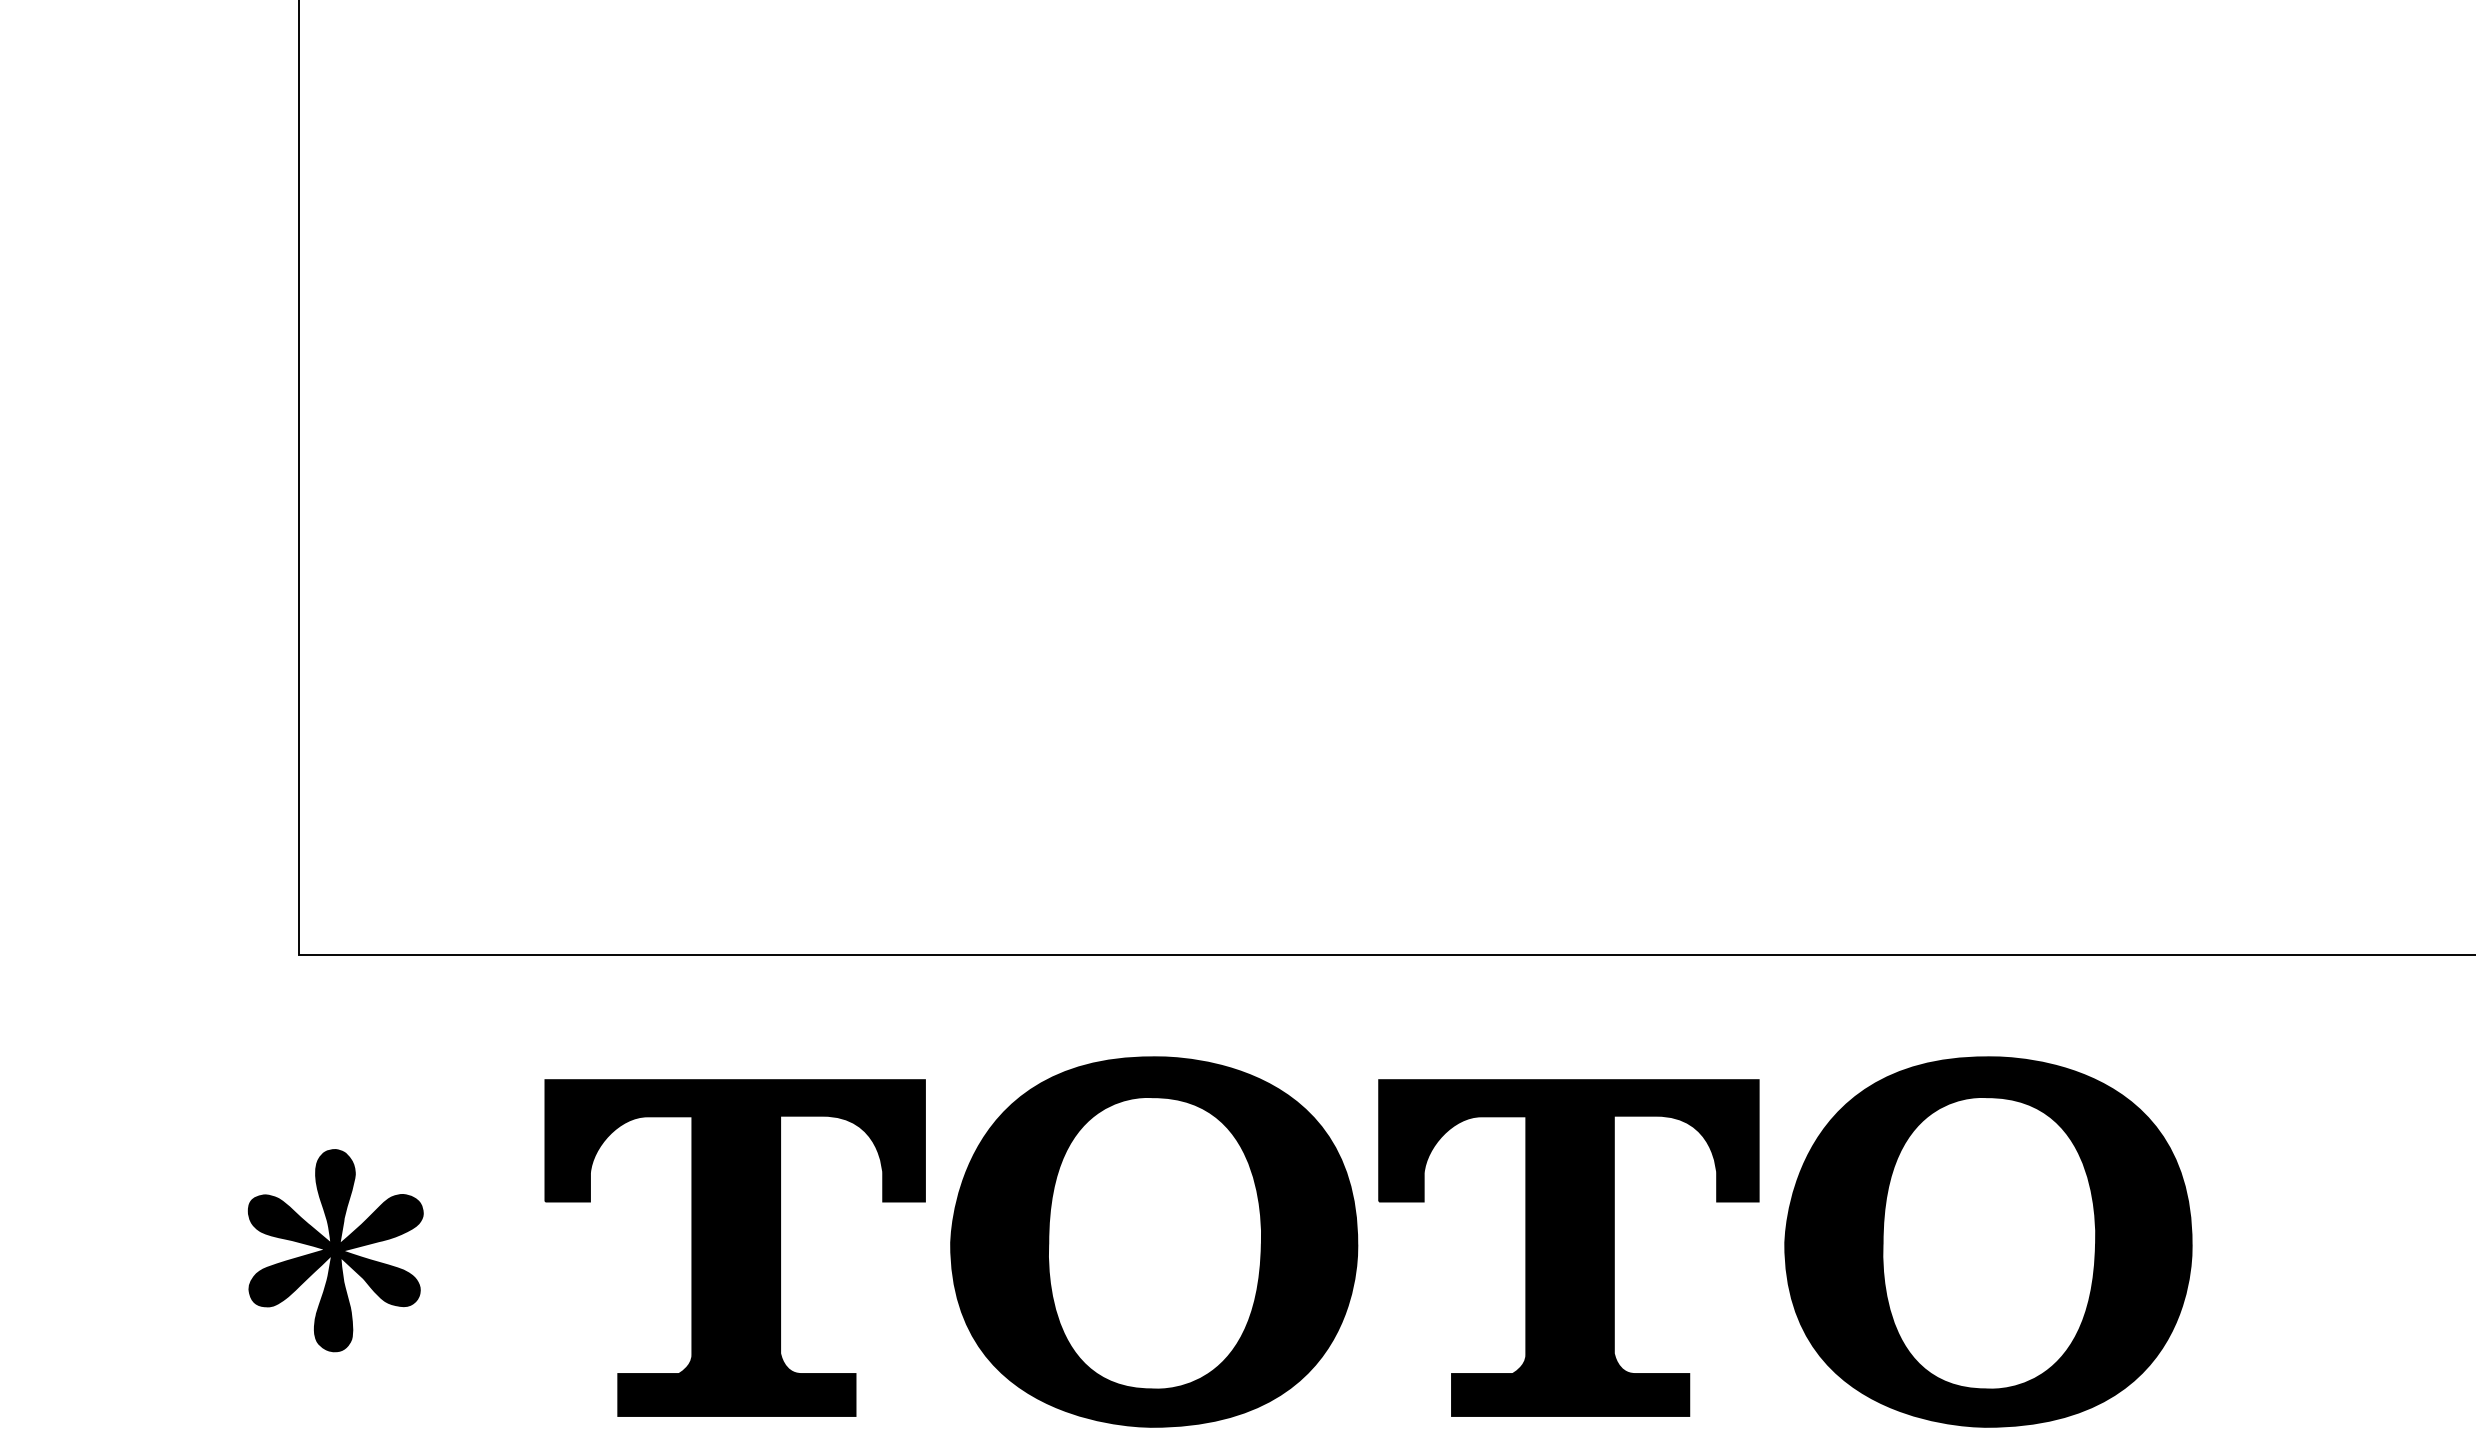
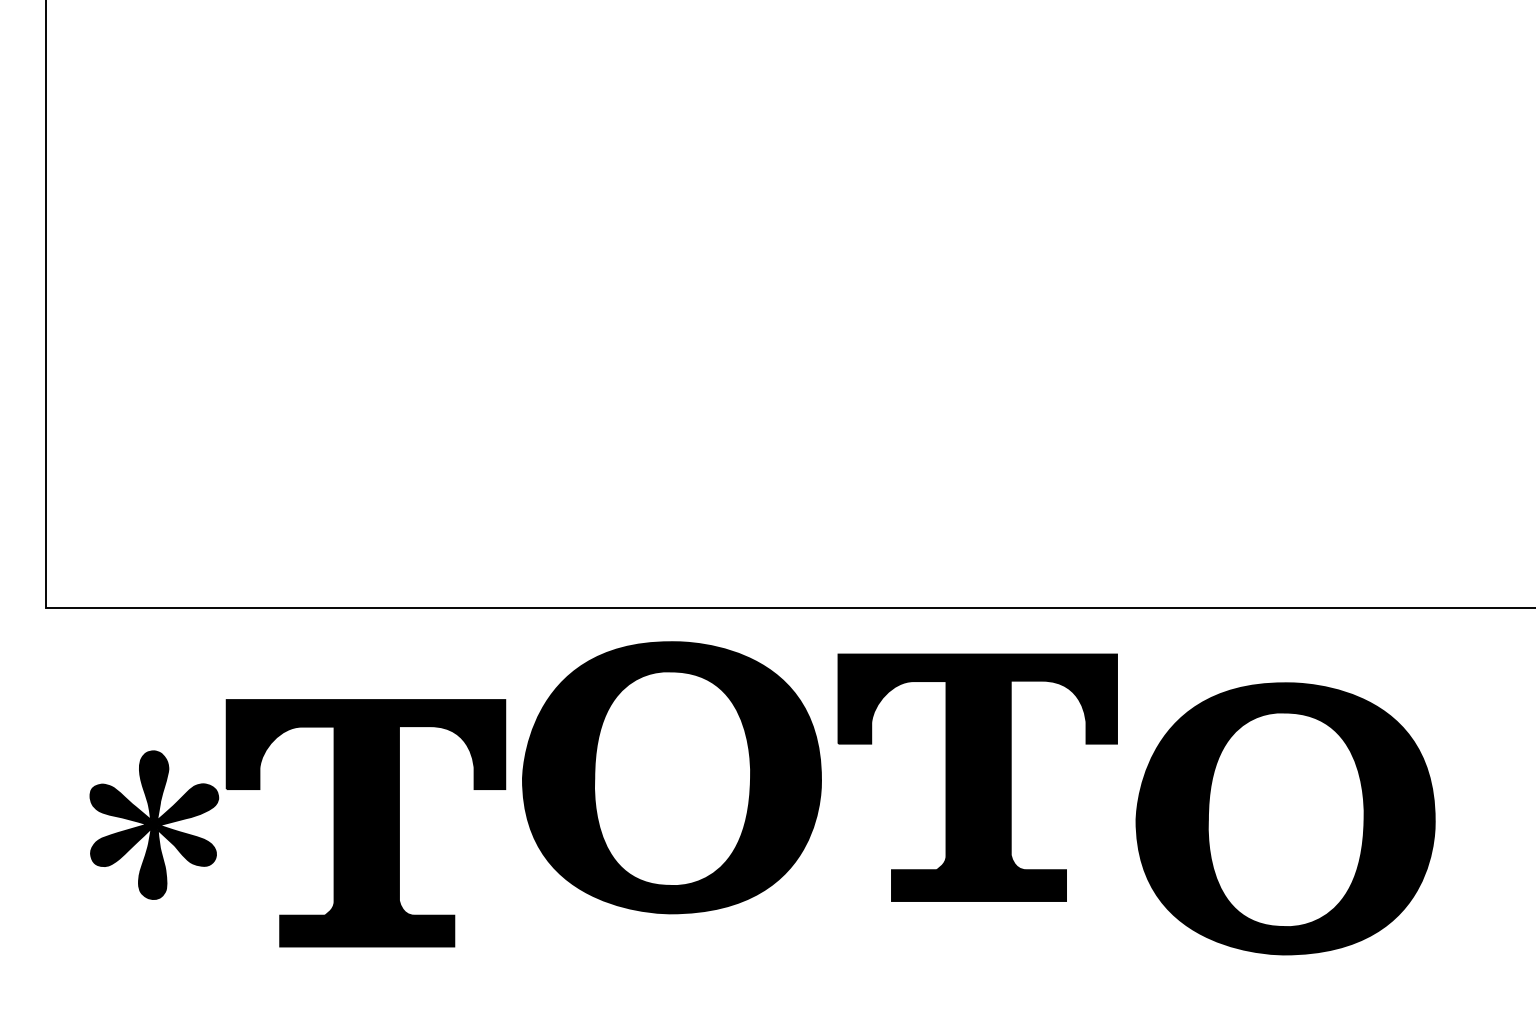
part: (1154, 1241) -> (672, 777), moved
part: (1568, 1247) -> (977, 777), moved
part: (335, 1250) -> (154, 825), moved

